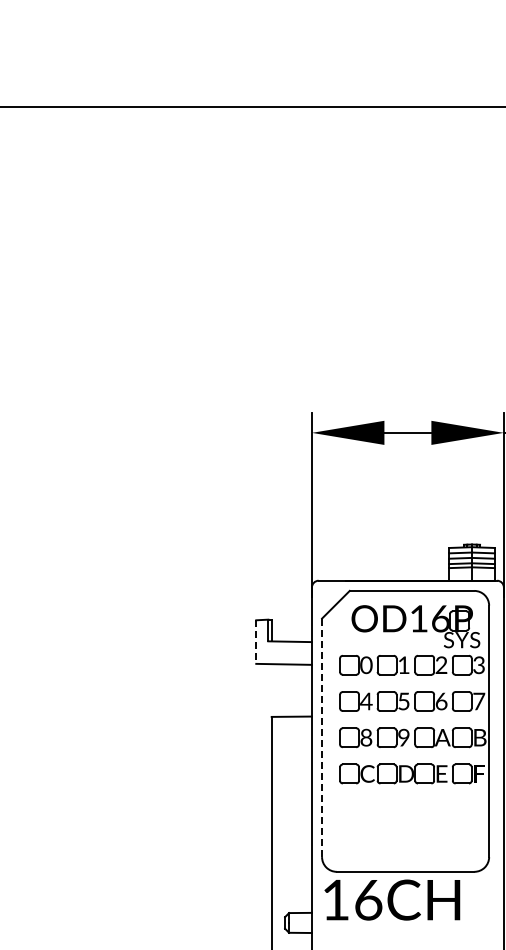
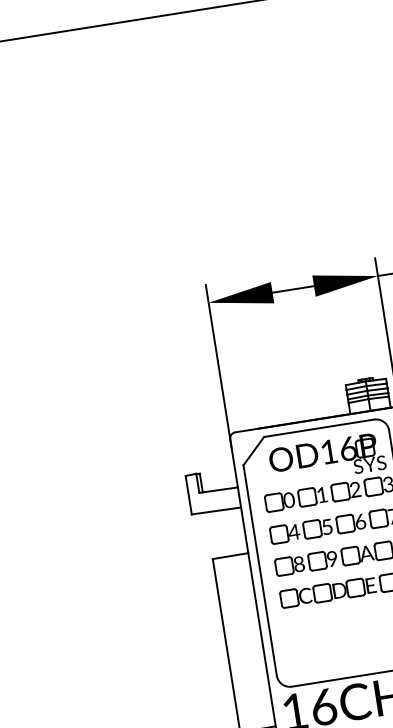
line: (256, 642) -> (189, 495), dashed -> solid
line: (322, 738) -> (260, 571), dashed -> solid

